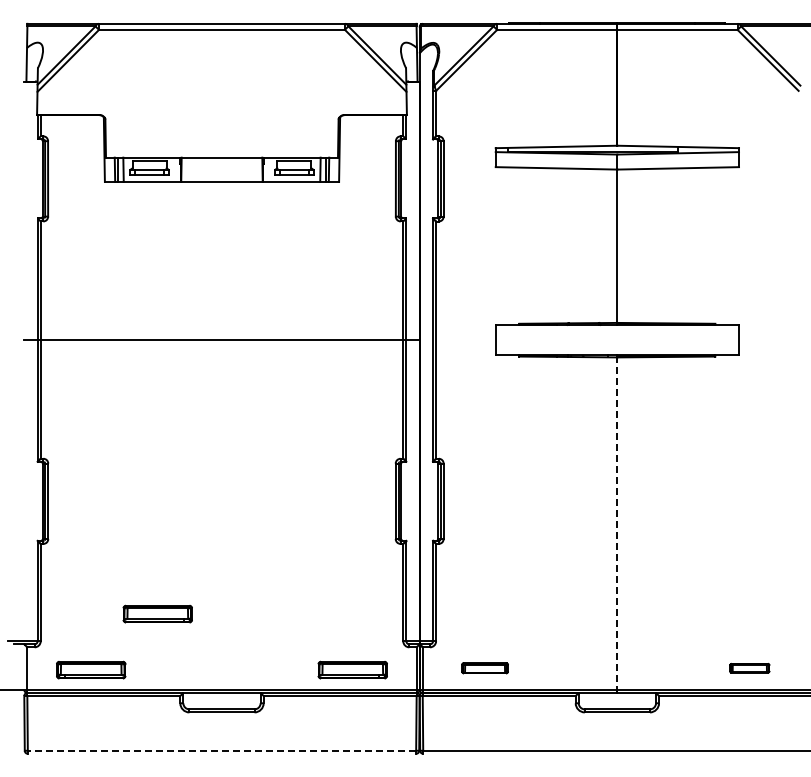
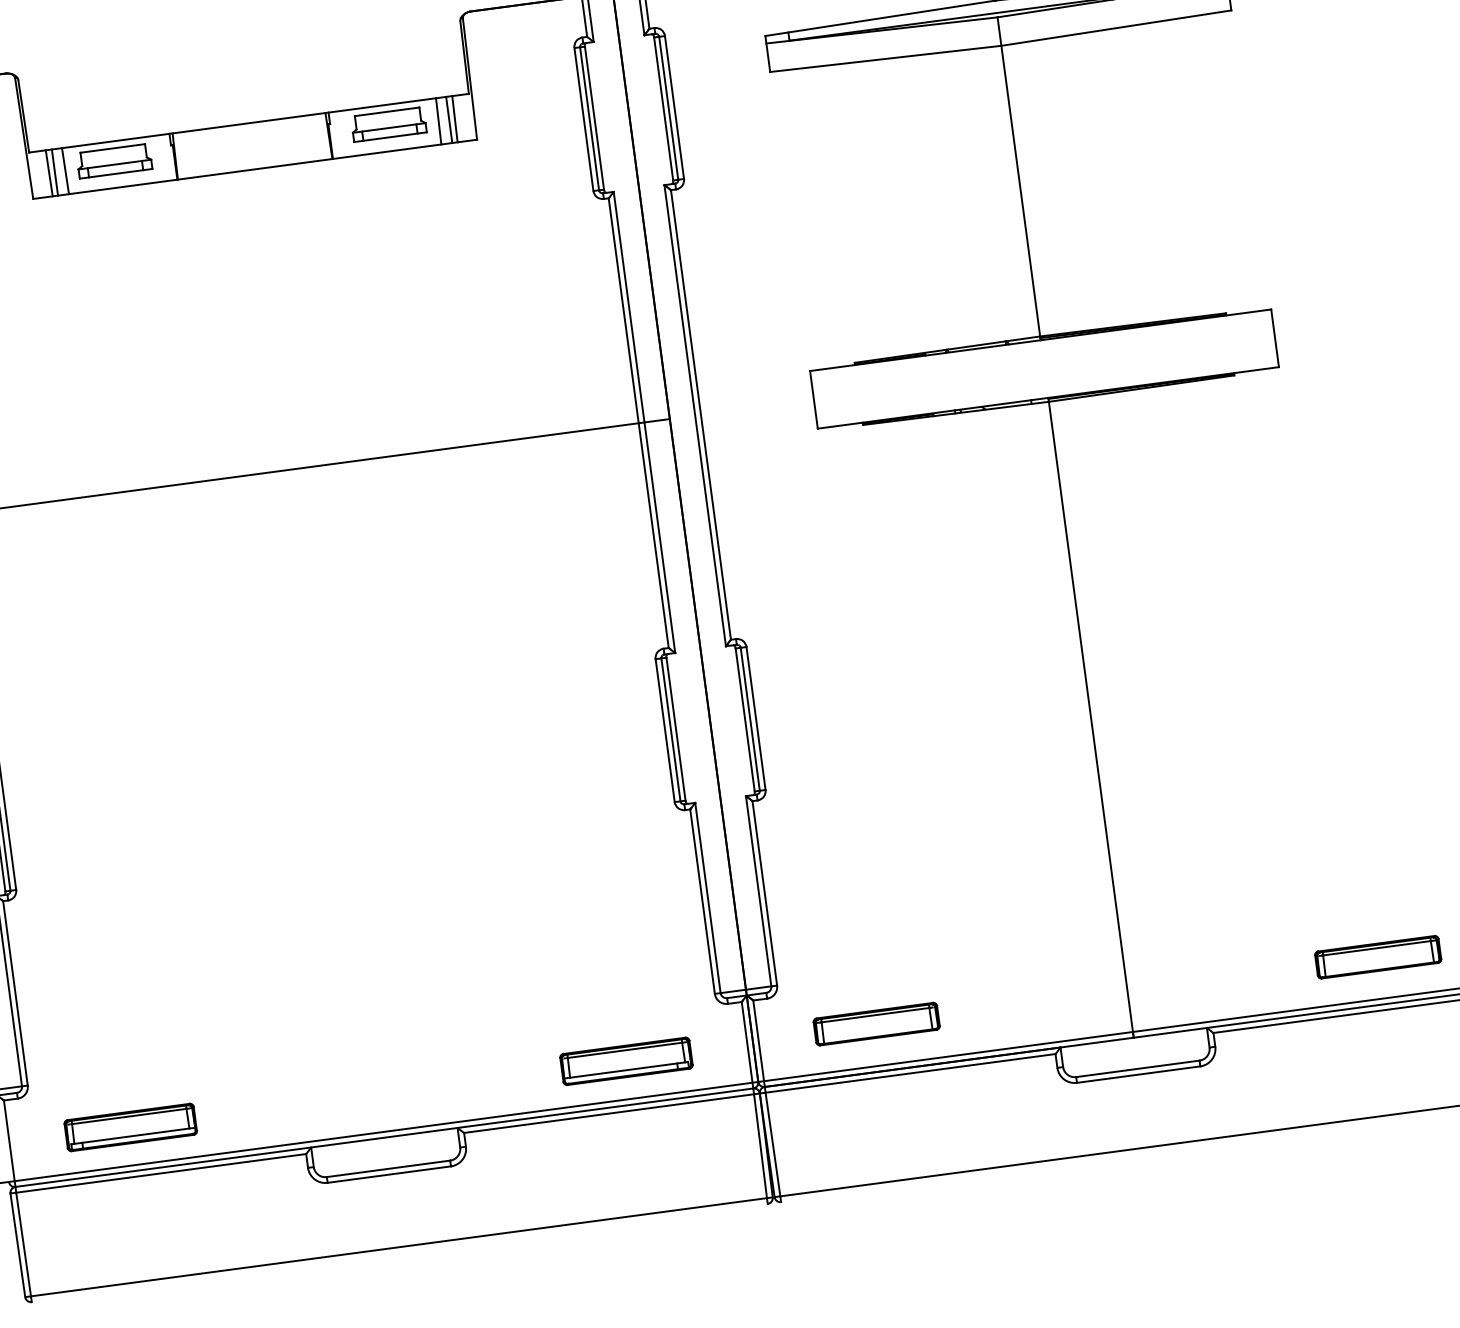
line: (617, 525) -> (1091, 720), dashed -> solid
part: (157, 613) -> (242, 1003), removed
part: (484, 668) -> (875, 1024), size x1.43
part: (749, 668) -> (1377, 957), size x1.67
line: (221, 750) -> (397, 1246), dashed -> solid

